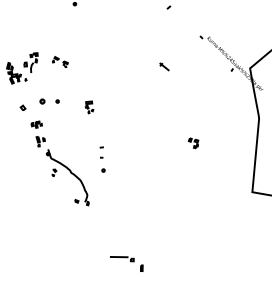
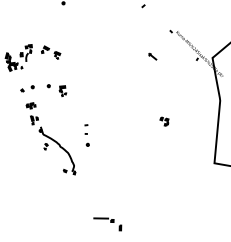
part: (60, 61) -> (51, 52), size x1.43
part: (164, 66) -> (152, 56), moved
part: (32, 104) -> (27, 88), size x0.62
part: (88, 106) -> (62, 90), moved

